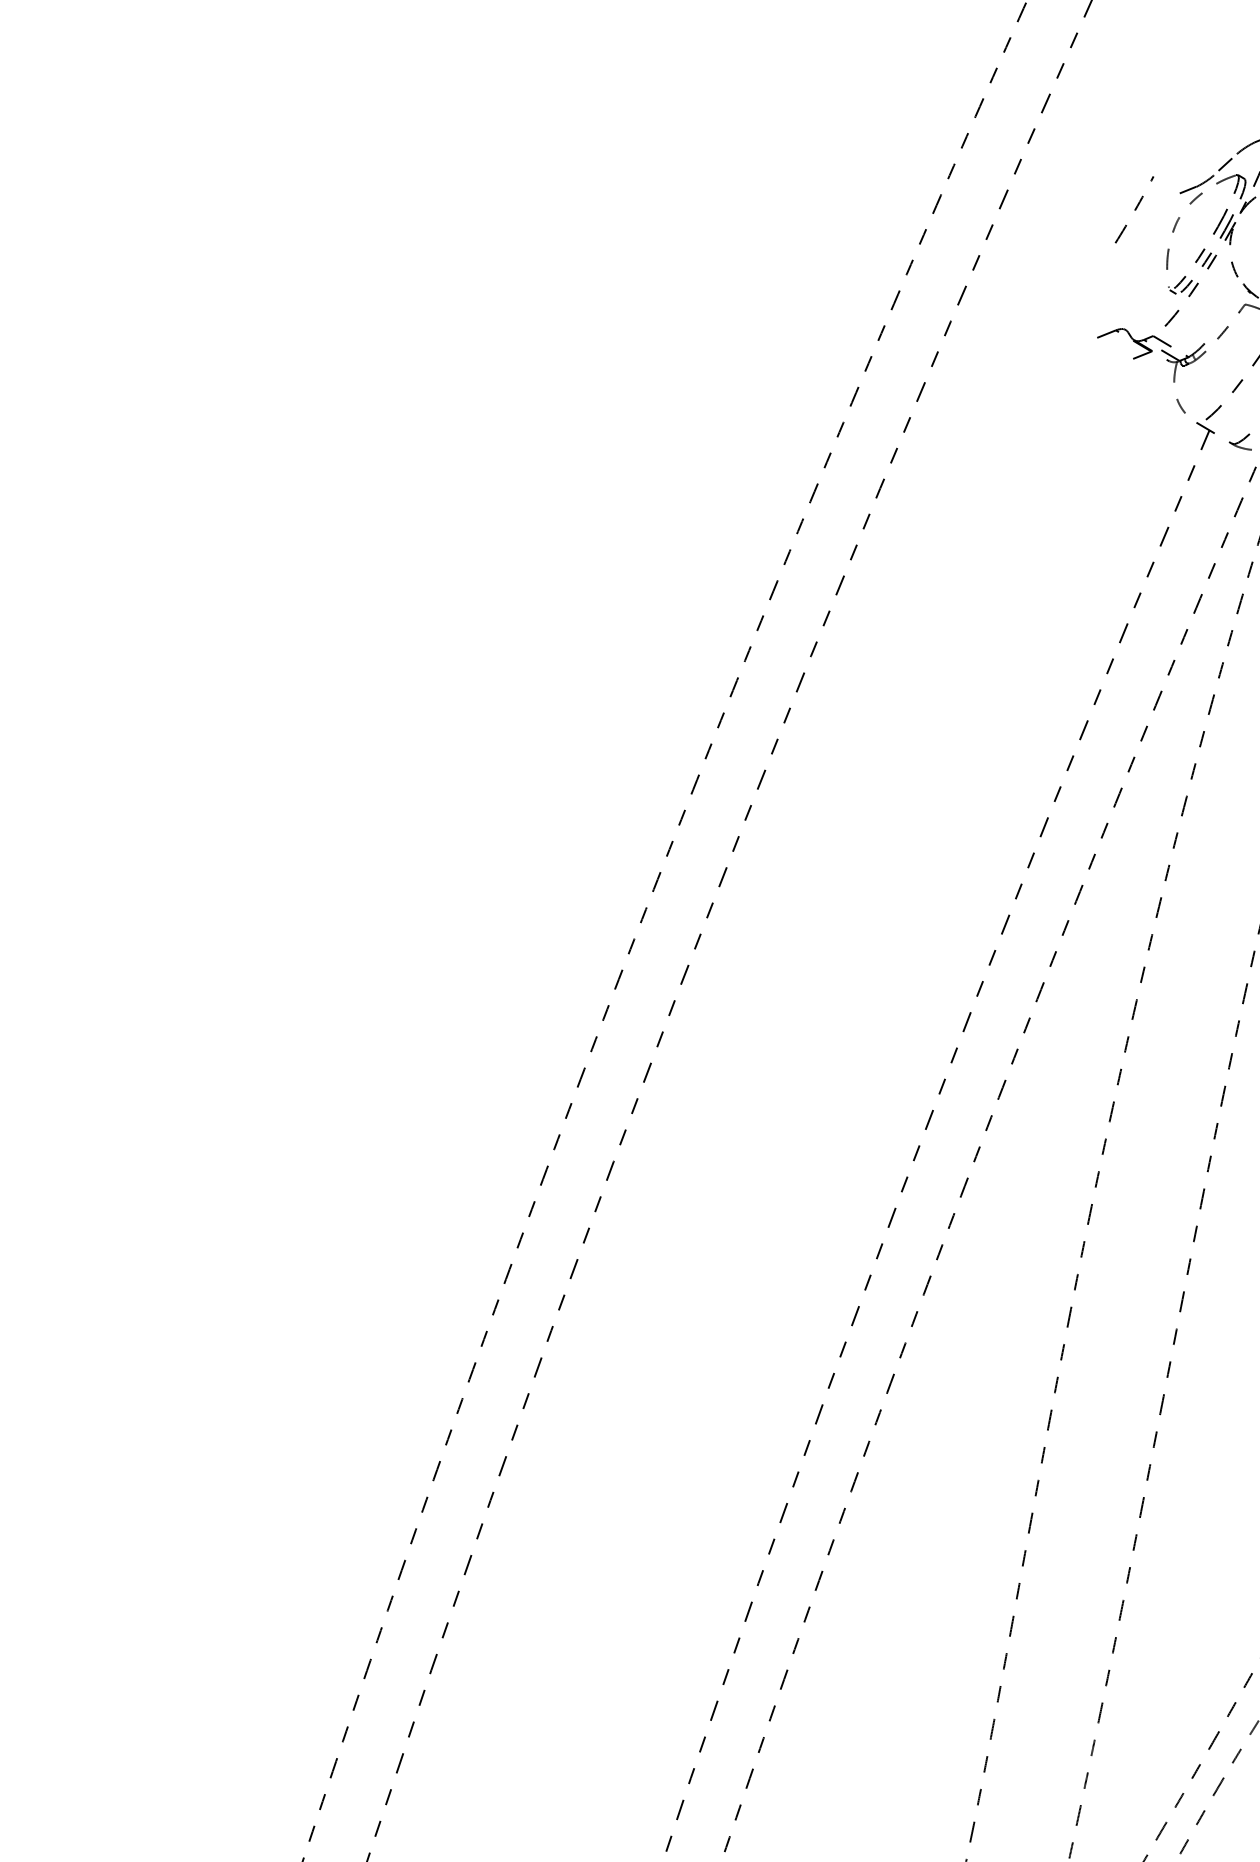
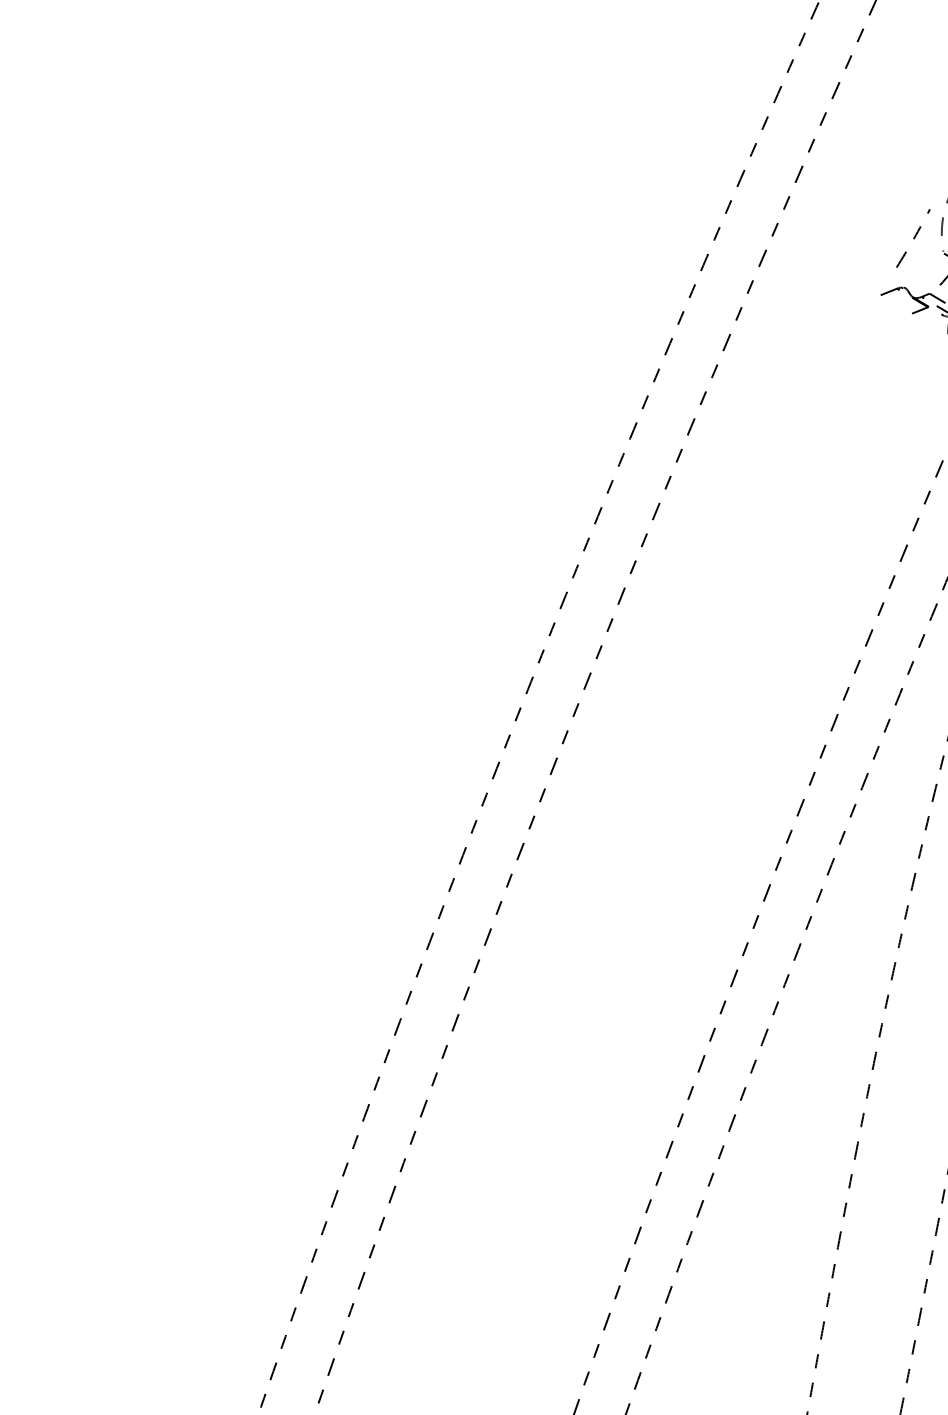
arc: (1134, 209) -> (913, 238), moved

